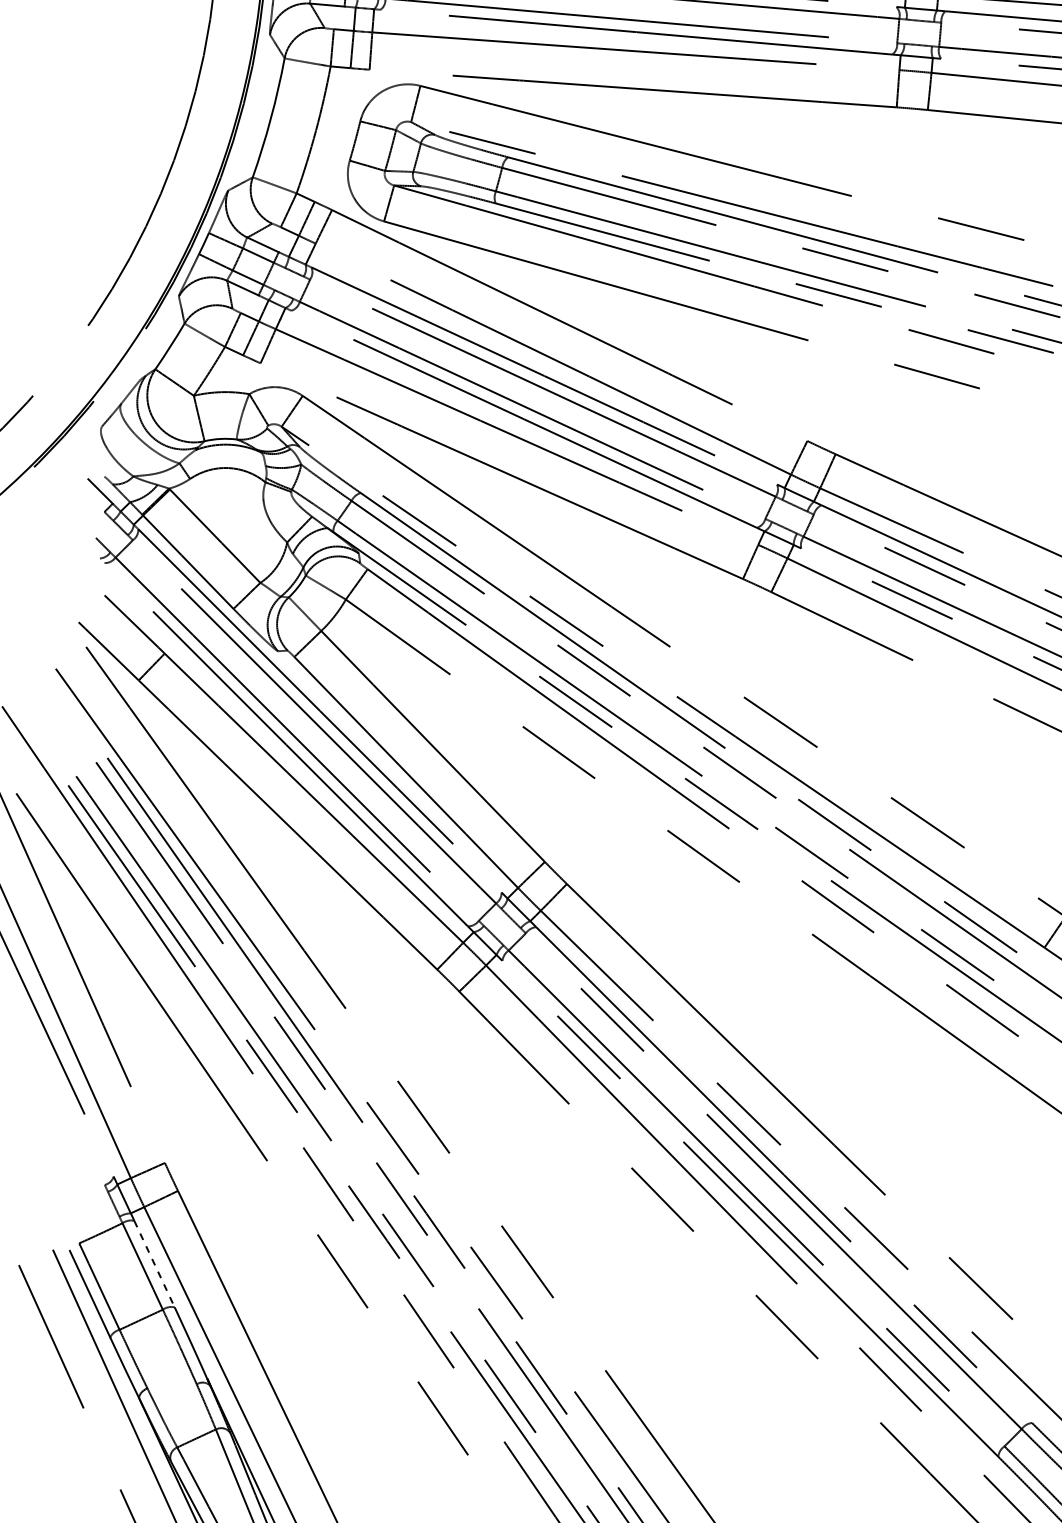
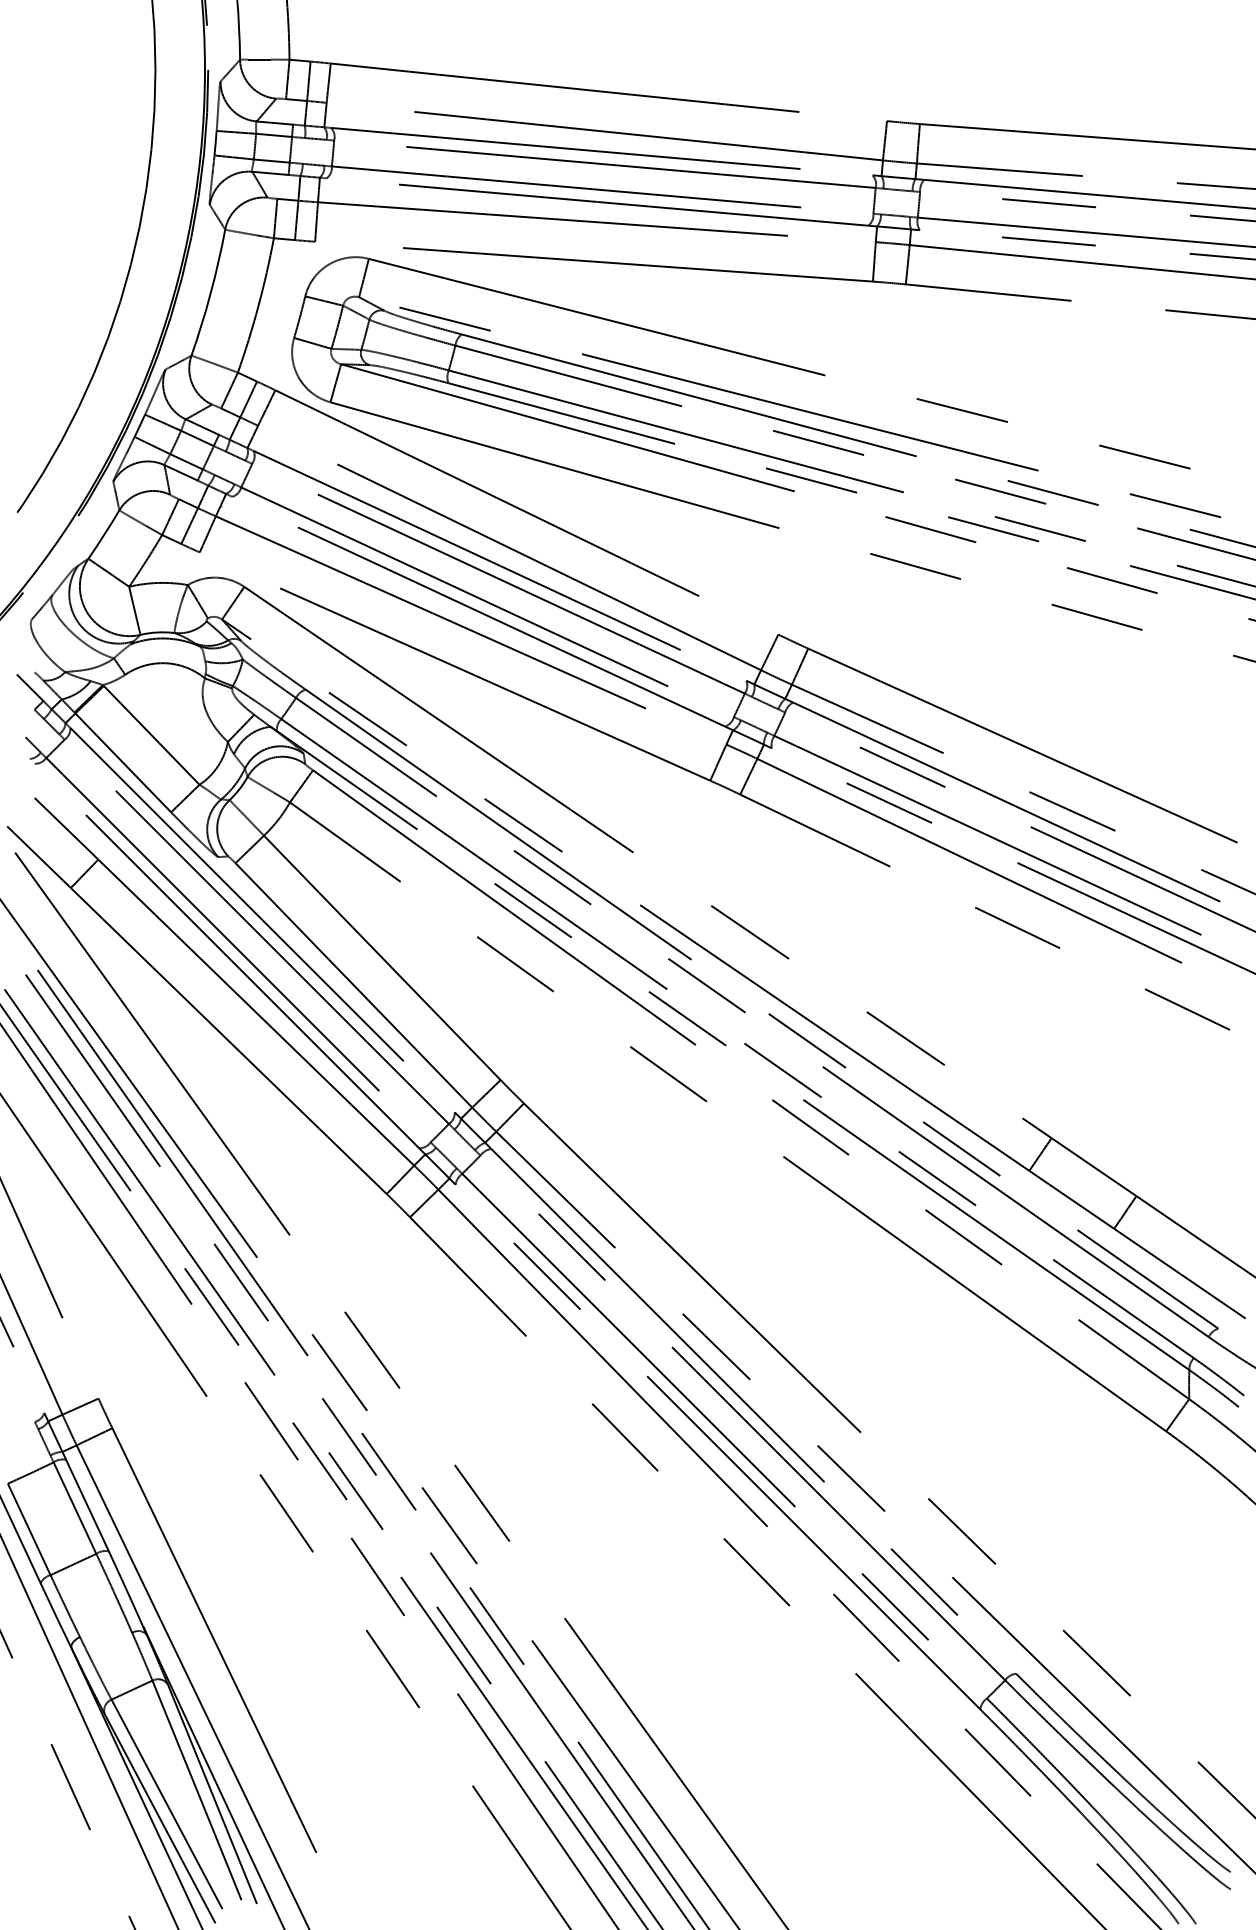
line: (154, 1264) -> (87, 1506), dashed -> solid

